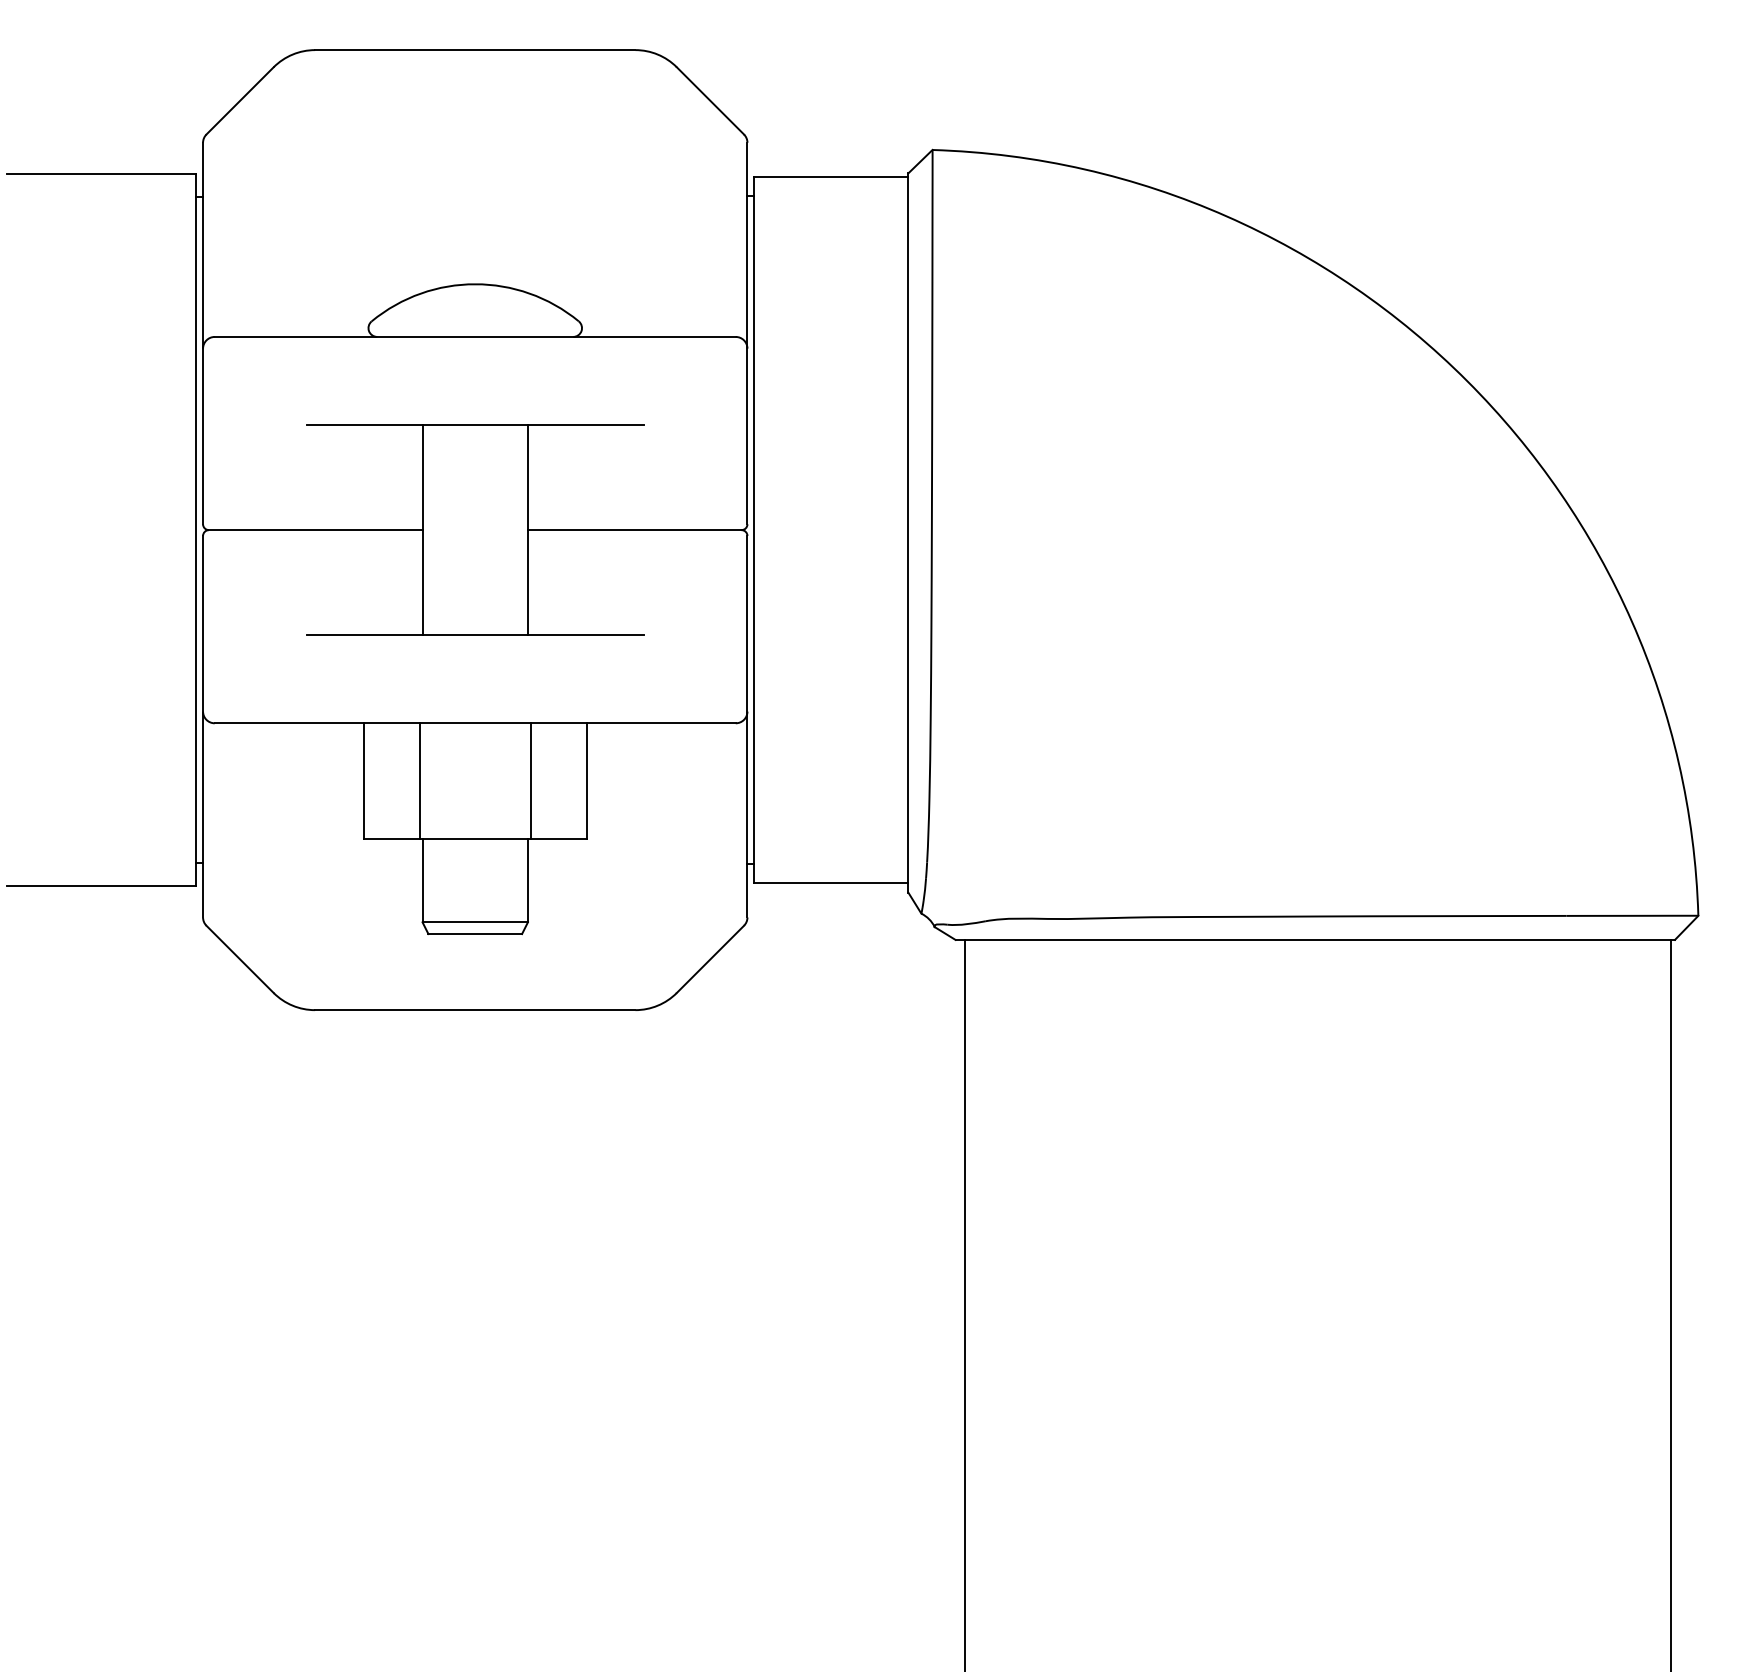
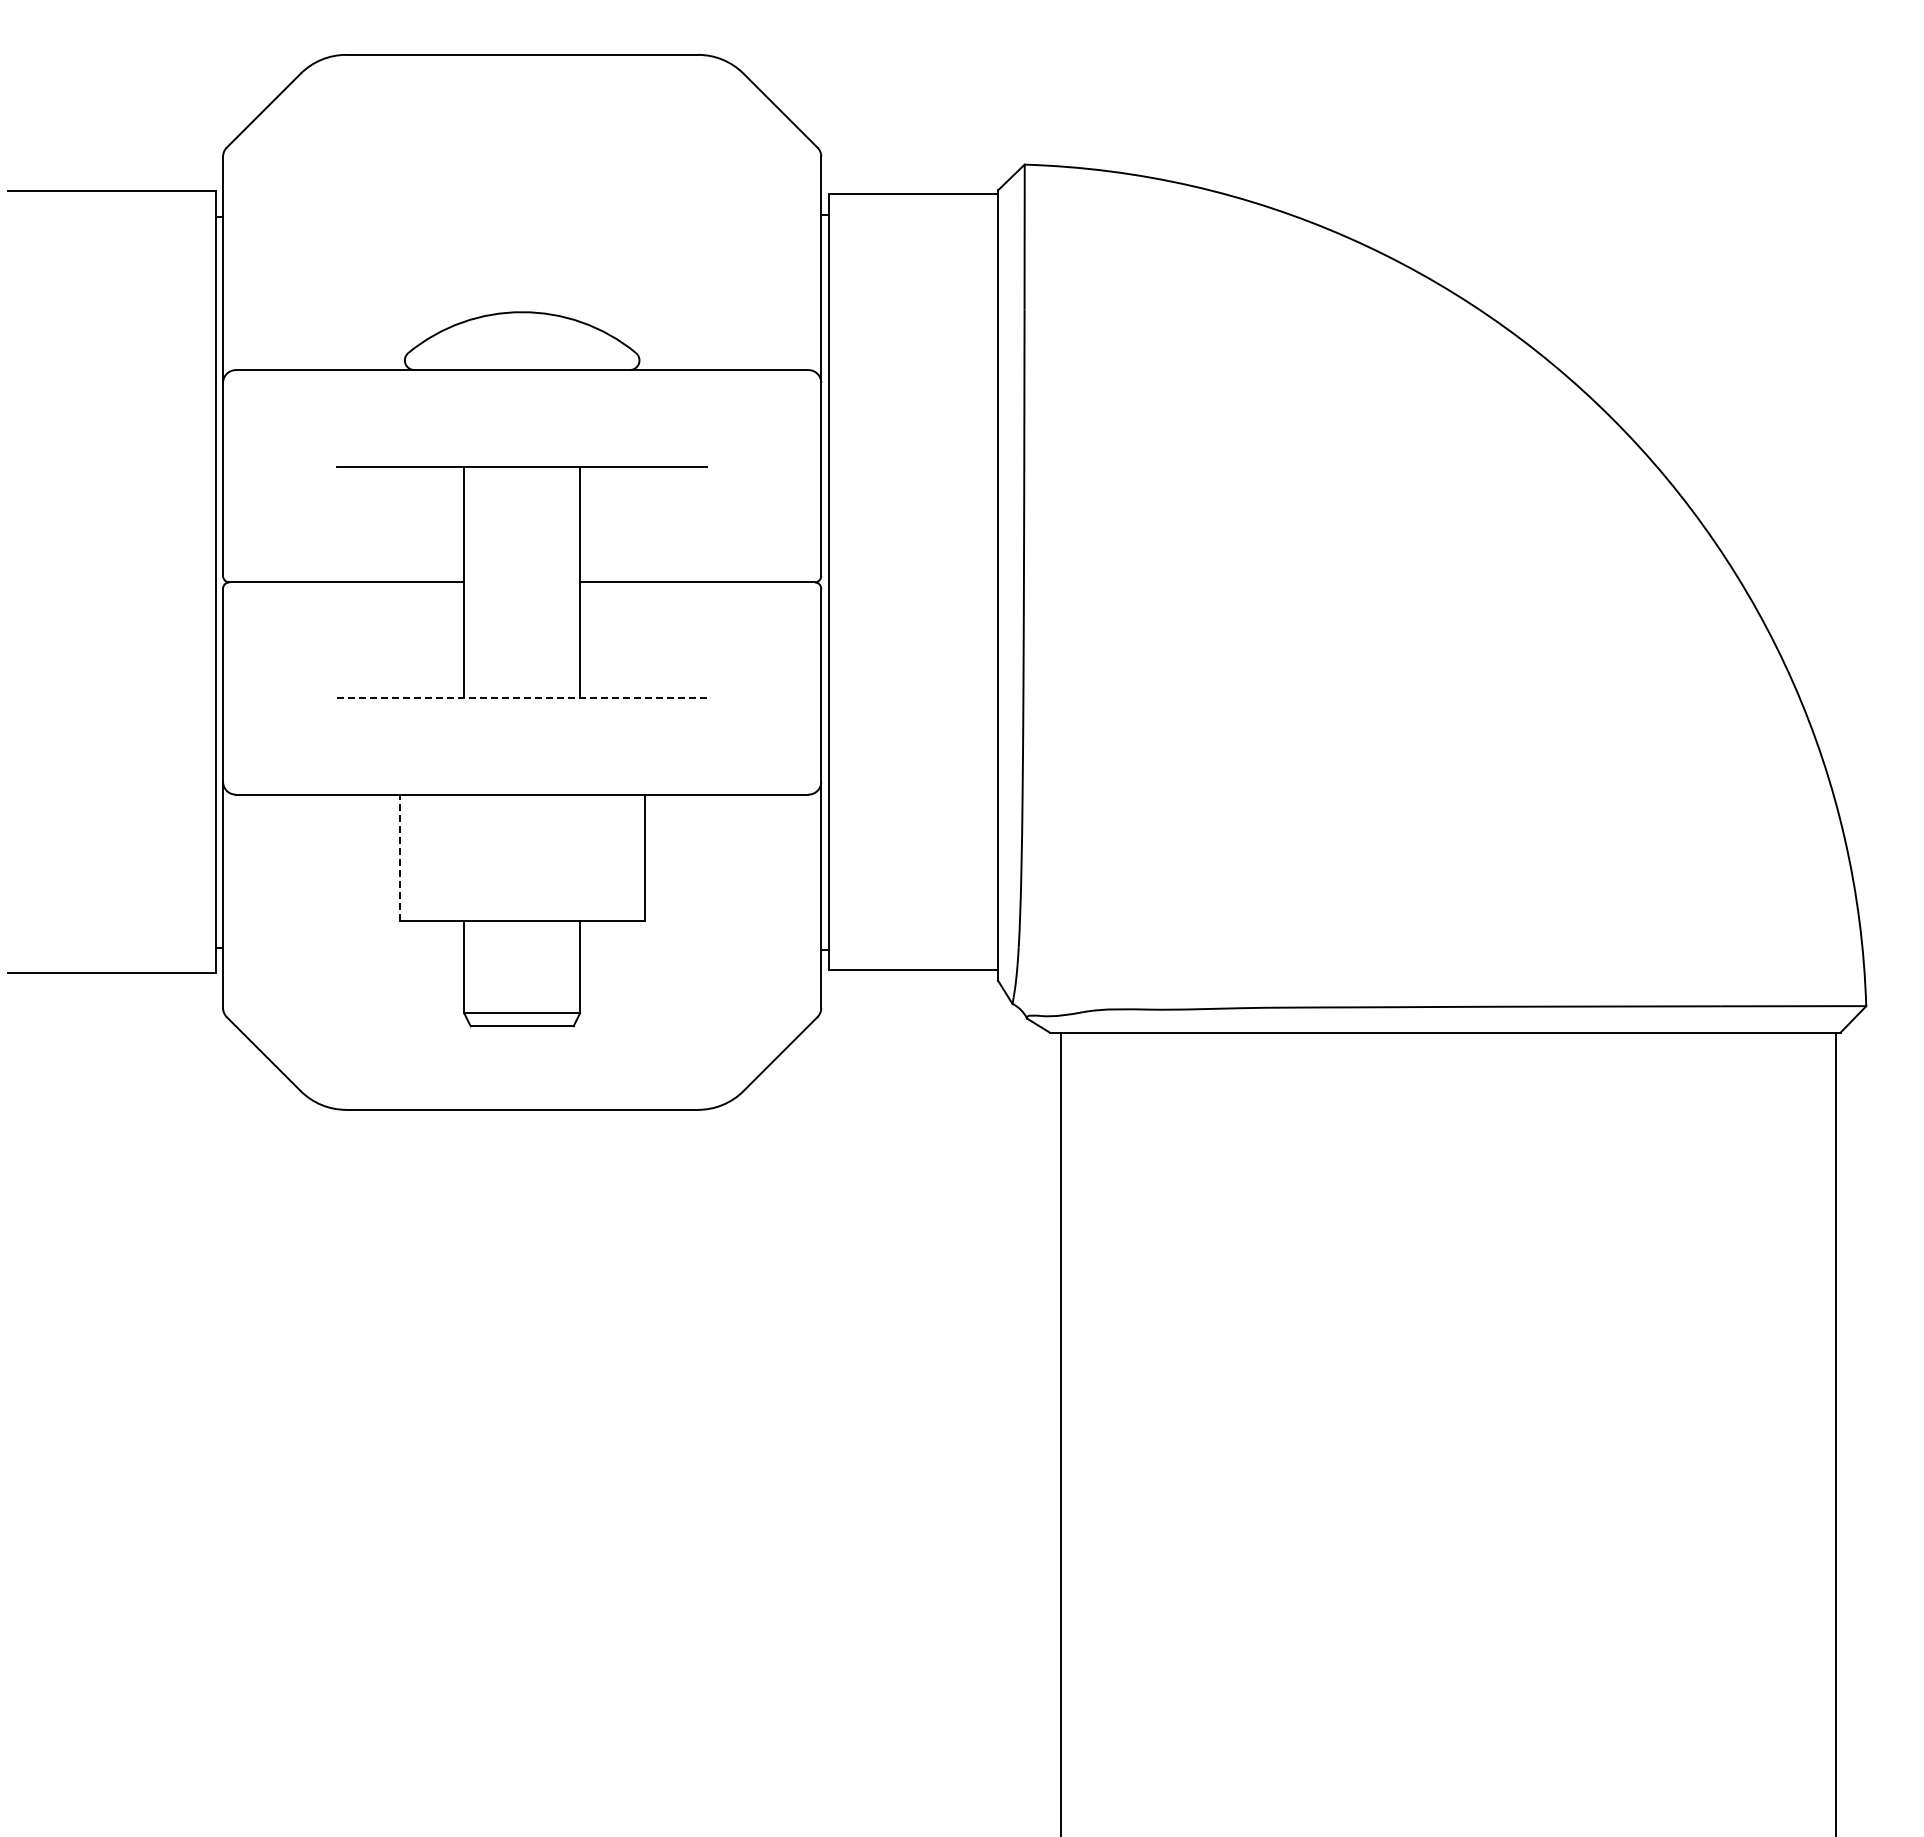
line: (475, 635) -> (522, 698), solid -> dashed
line: (364, 780) -> (400, 857), solid -> dashed
line: (420, 780) -> (461, 857), removed
line: (531, 780) -> (583, 857), removed

